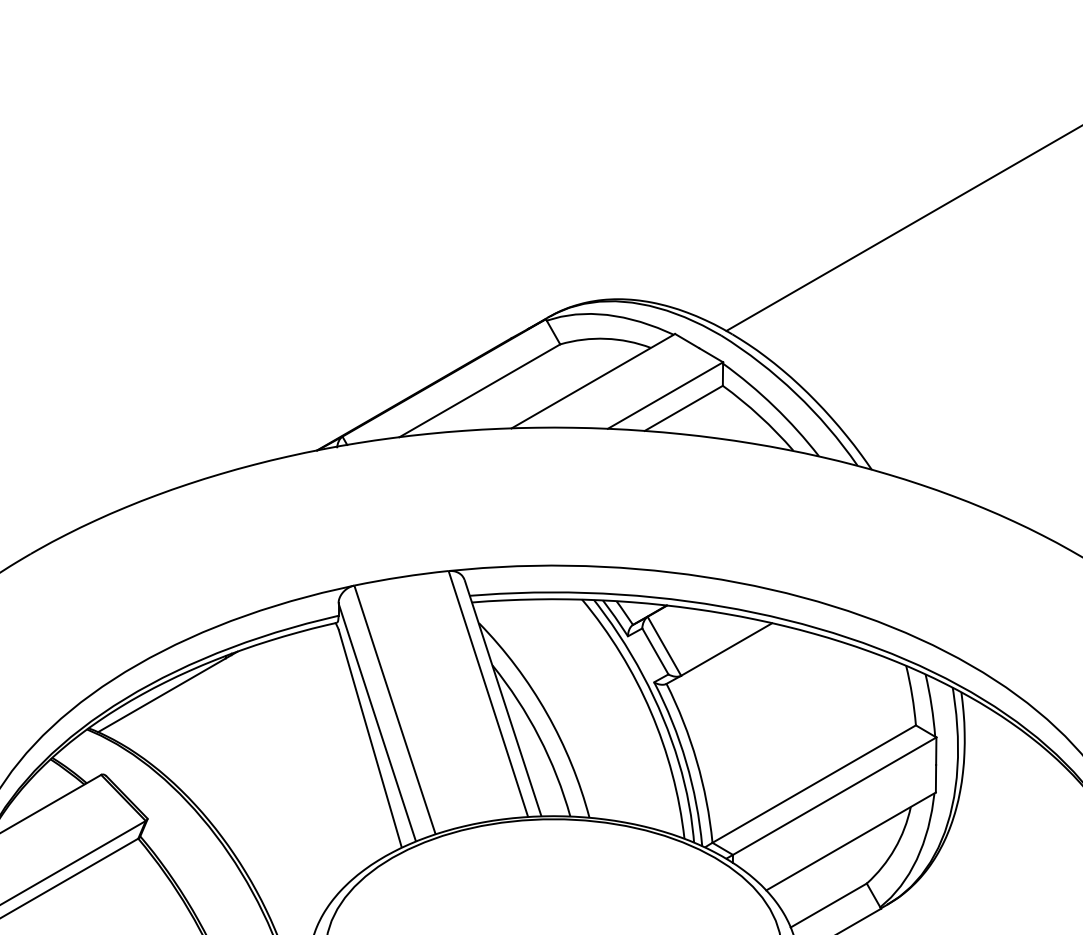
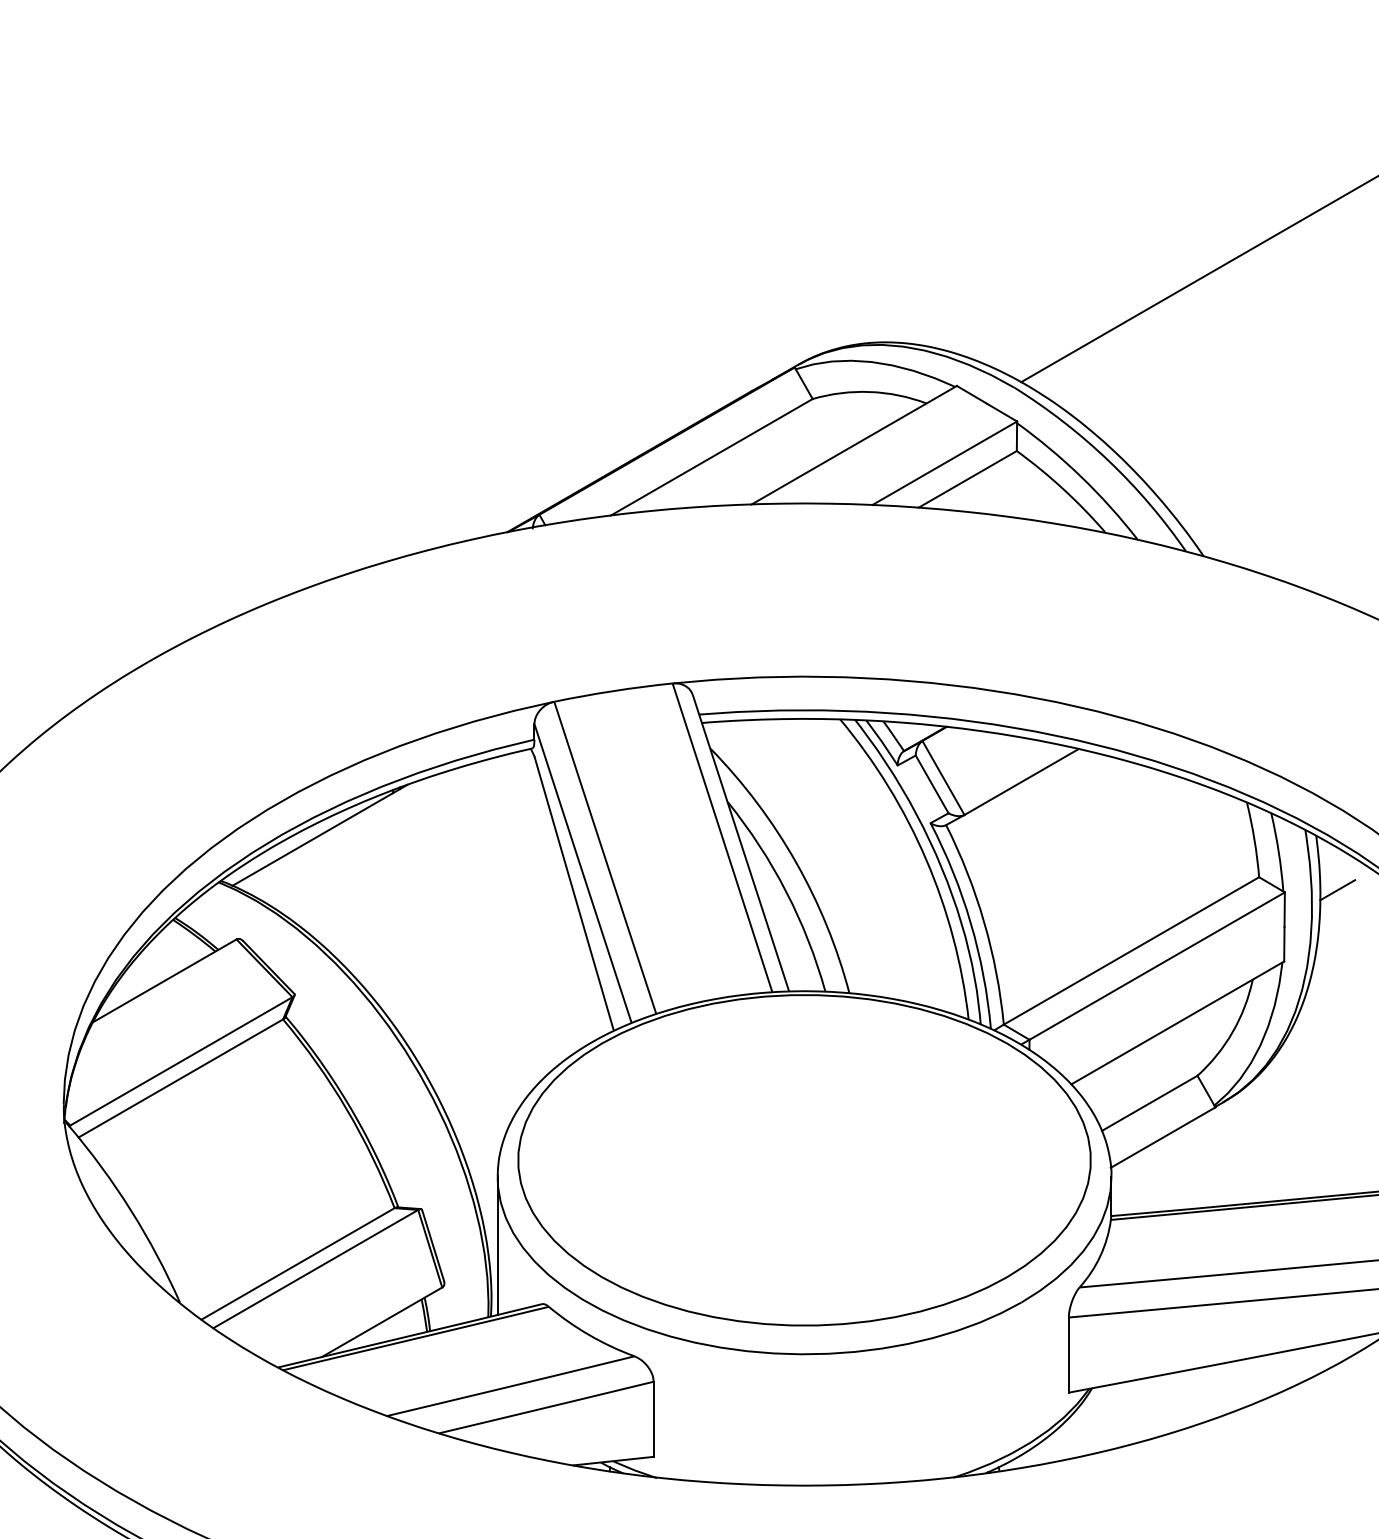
line: (978, 735) -> (1337, 890), added

